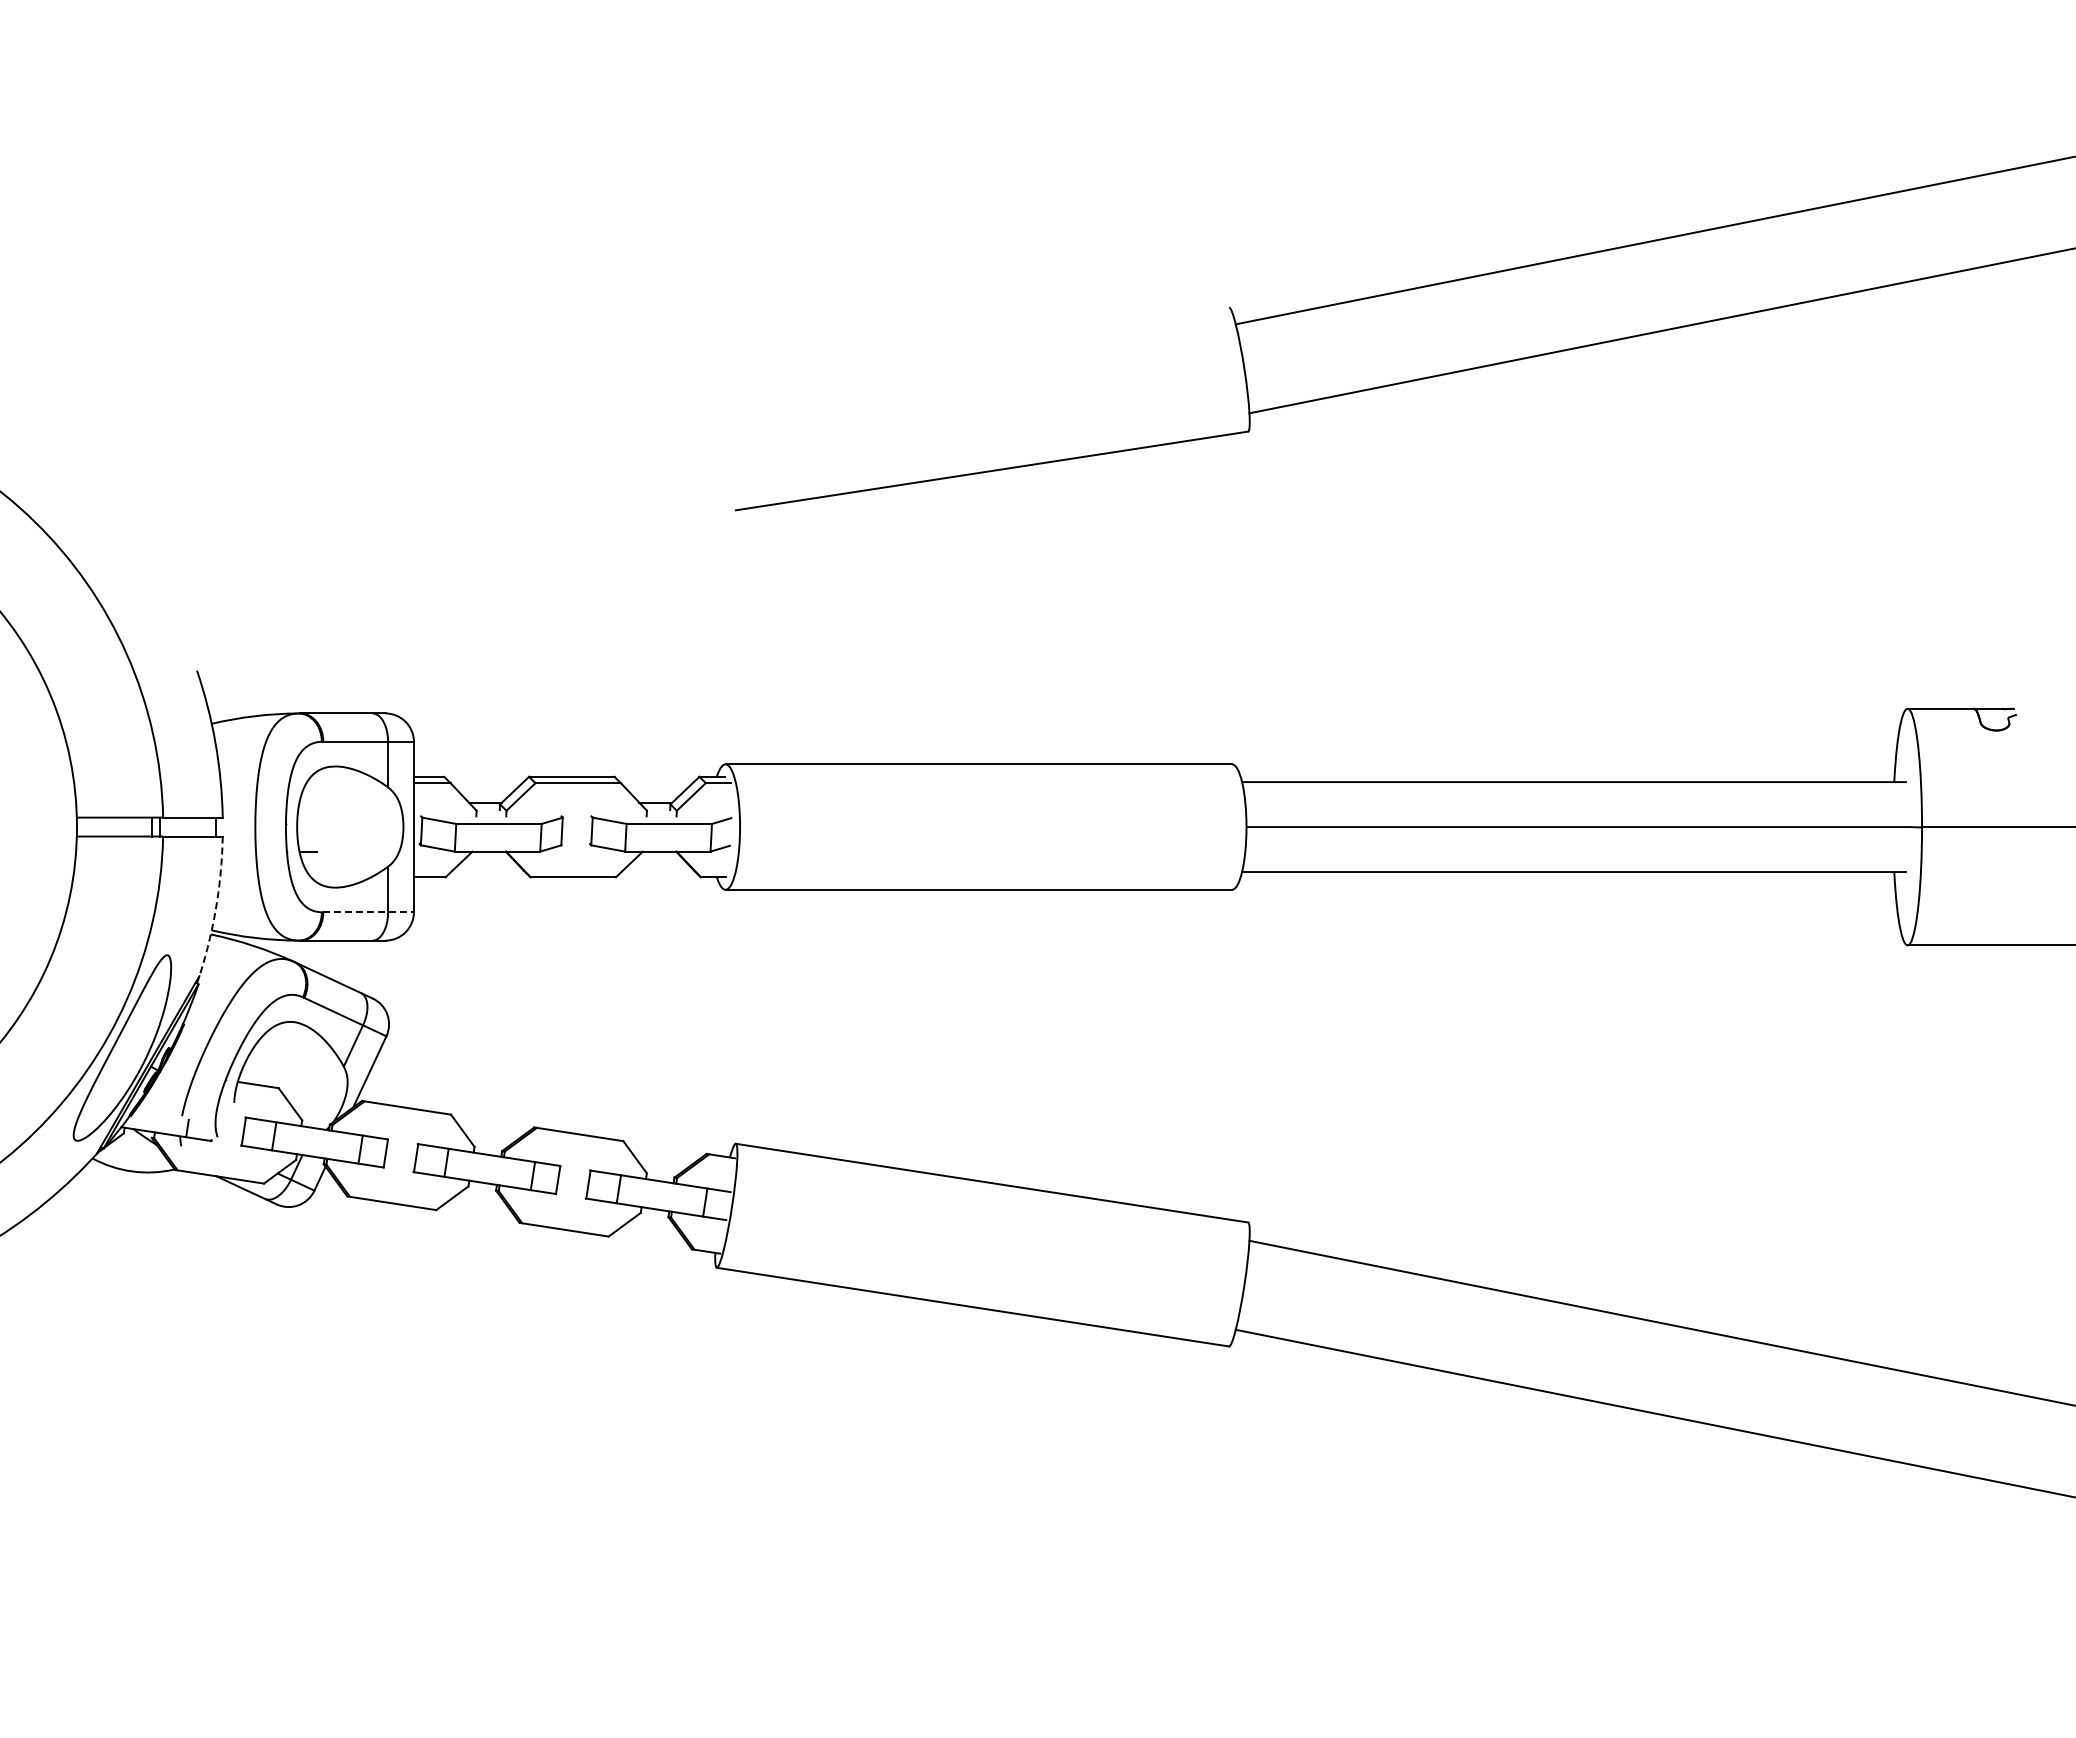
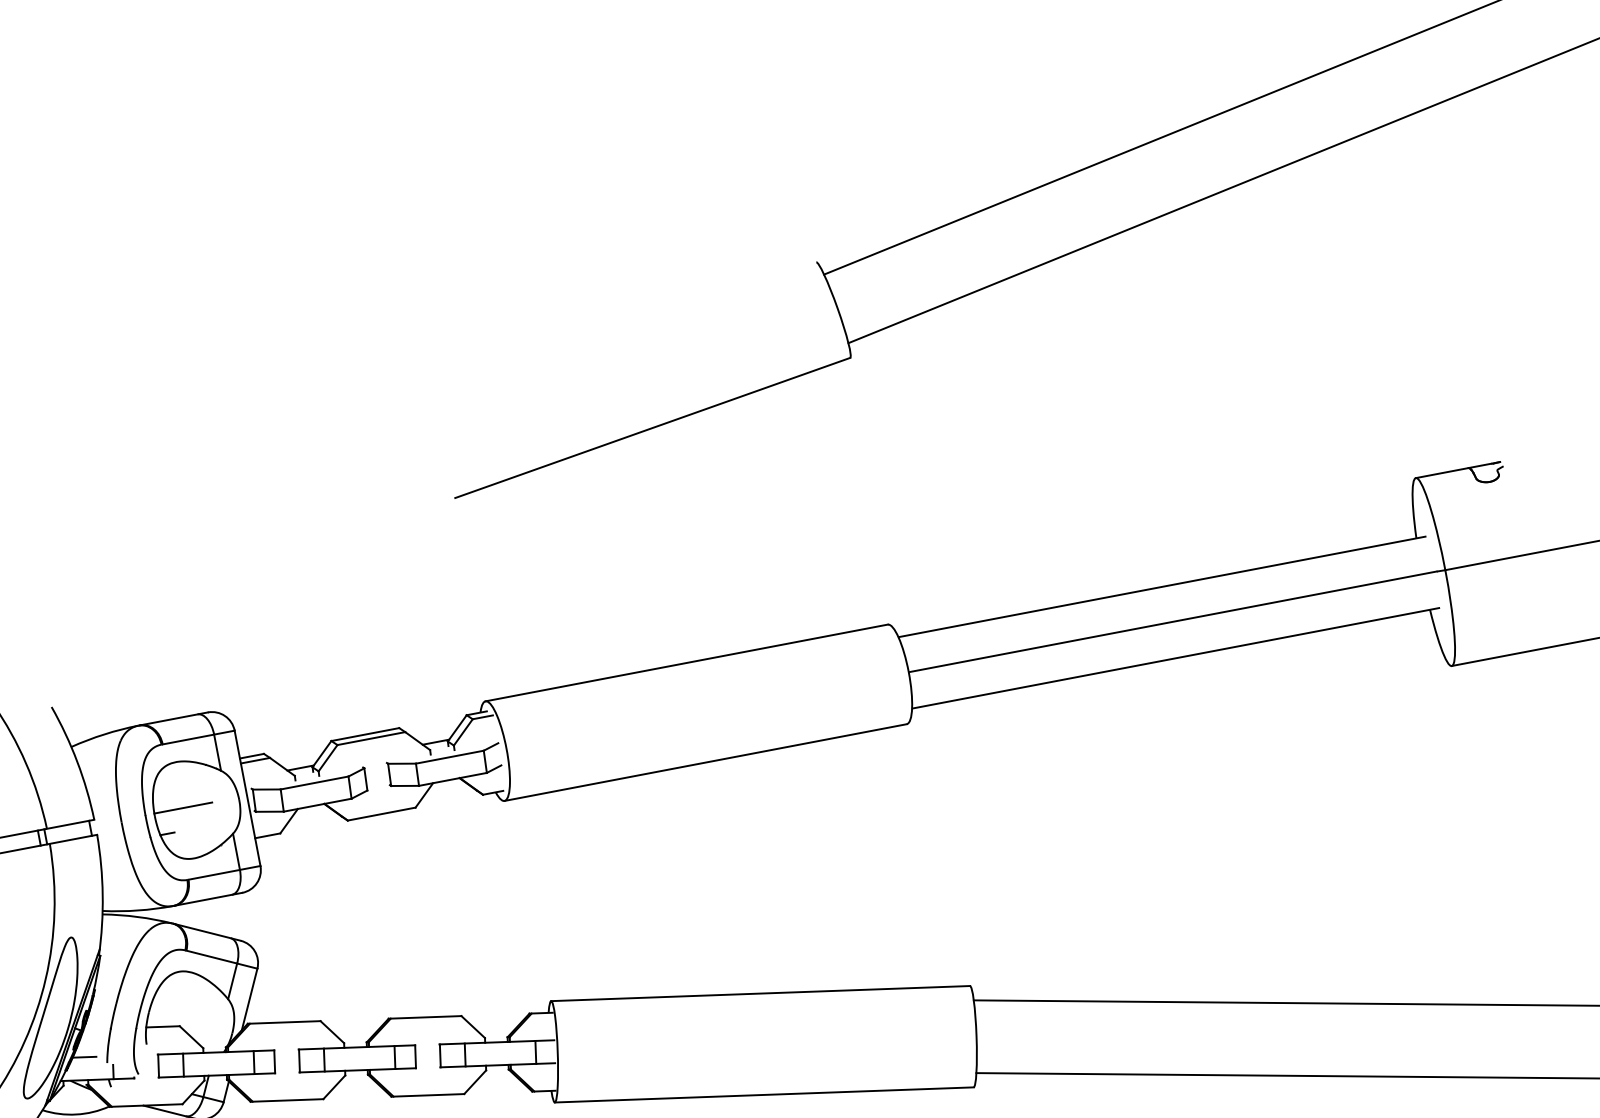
line: (333, 823) -> (183, 807), added
arc: (215, 910) -> (102, 894), dashed -> solid
line: (369, 912) -> (225, 872), dashed -> solid
line: (155, 1103) -> (84, 1057), added

